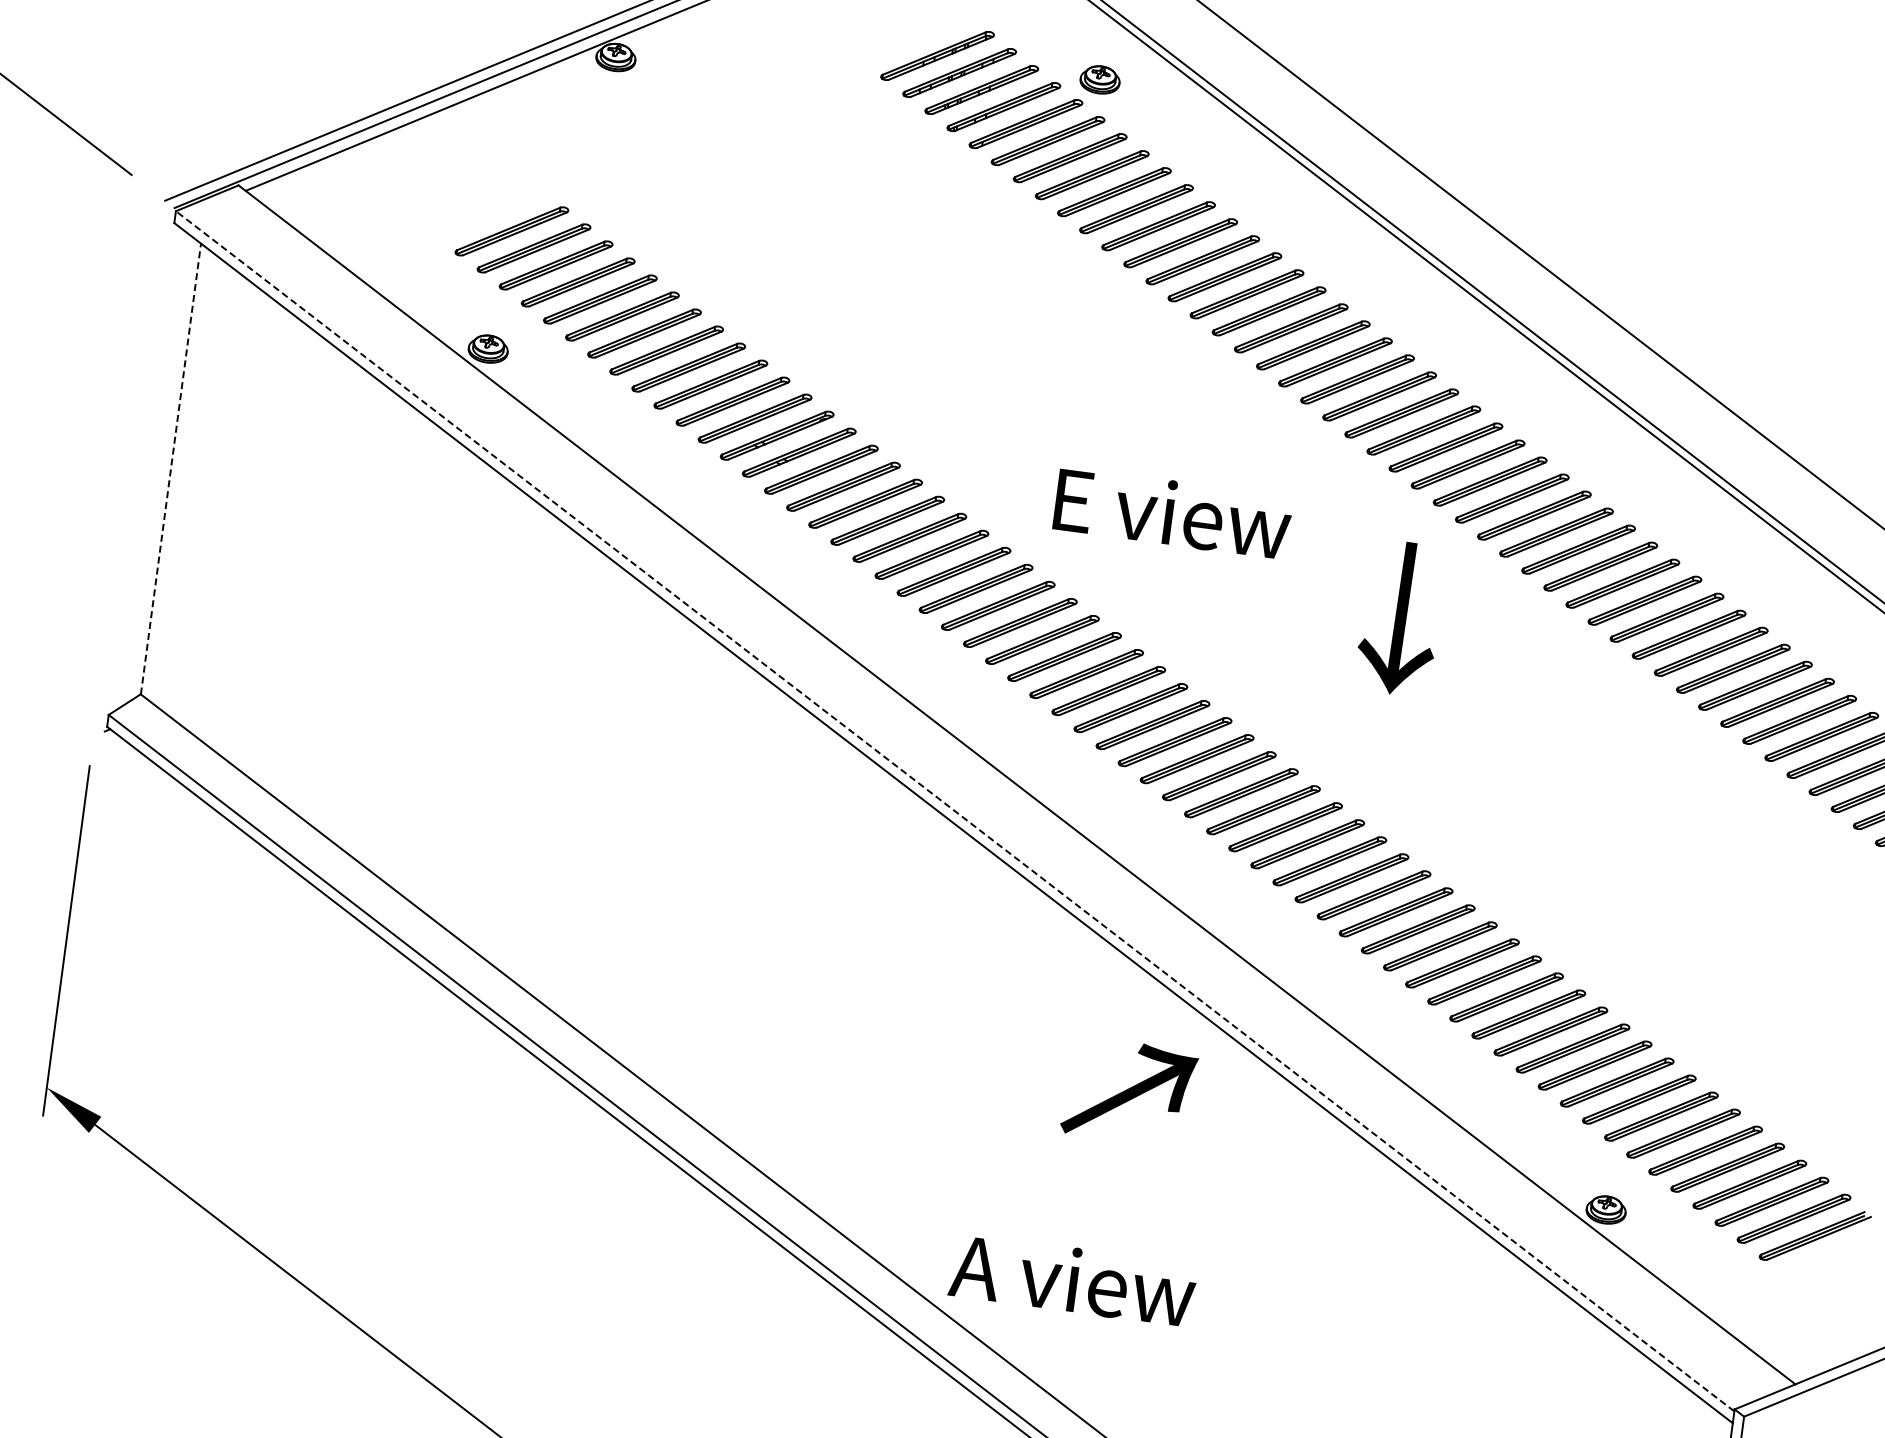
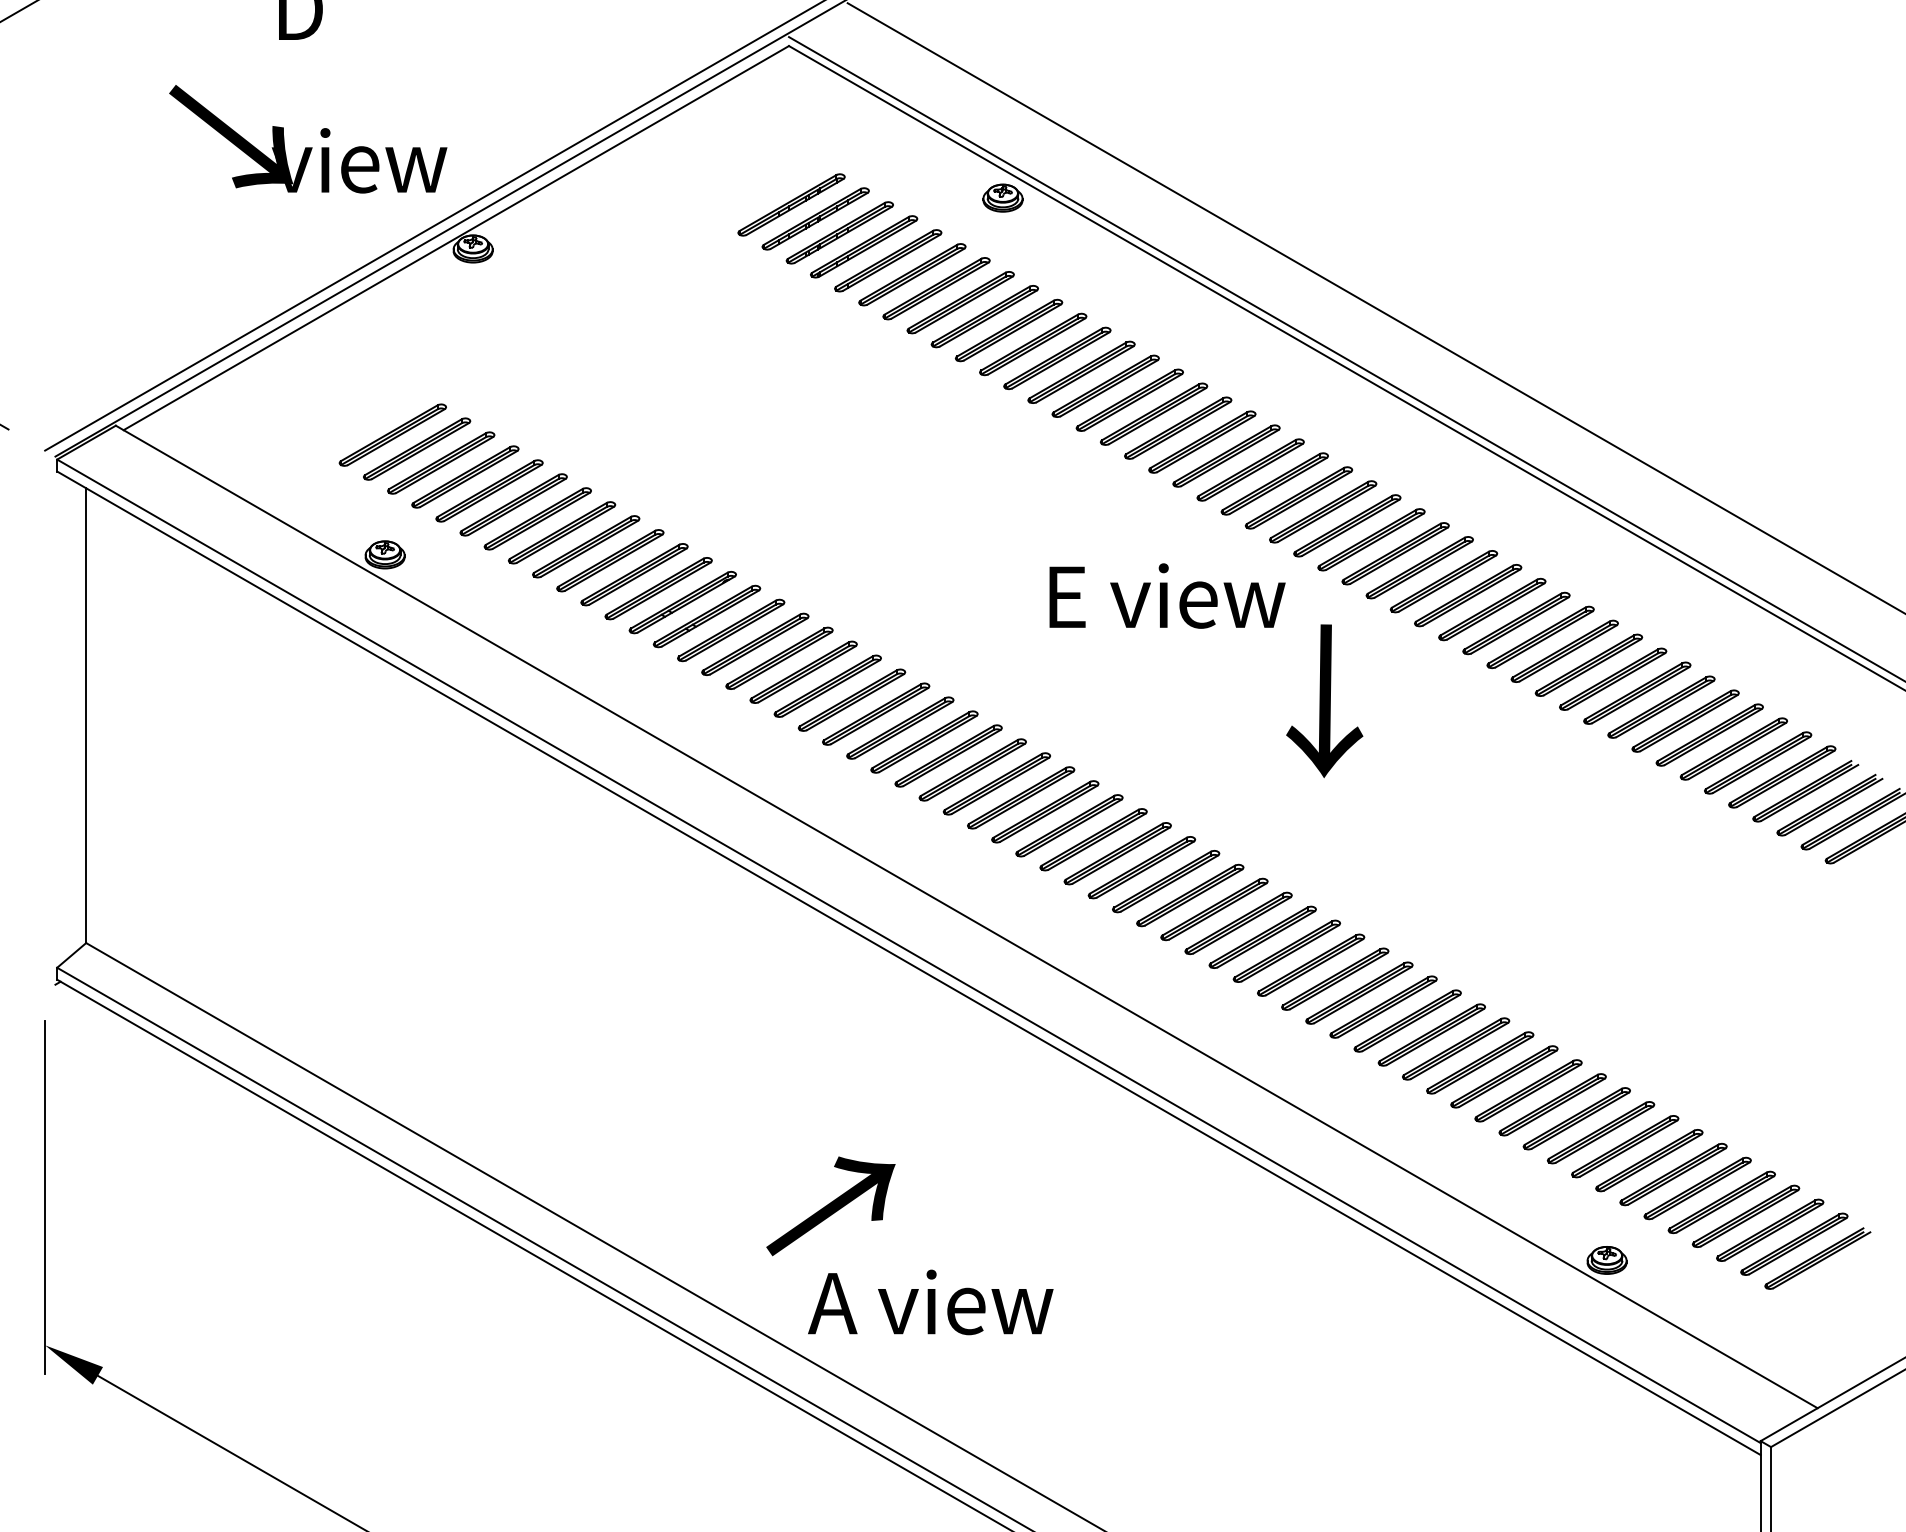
part: (1099, 79) -> (1002, 197), moved
line: (171, 468) -> (86, 715), dashed -> solid
text: (1173, 512) -> (1167, 595), moved
line: (954, 811) -> (908, 951), dashed -> solid
text: (1129, 1091) -> (830, 1206), moved
text: (1072, 1280) -> (930, 1302), moved

